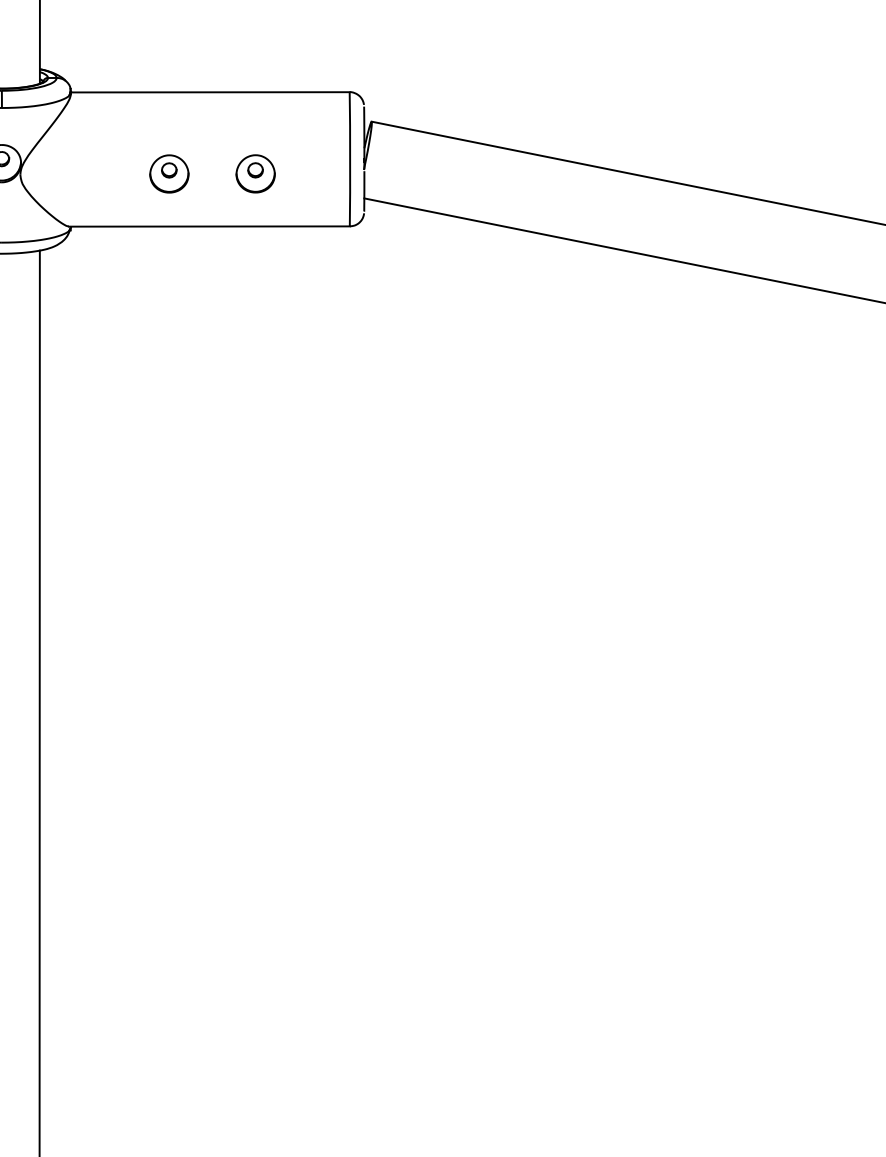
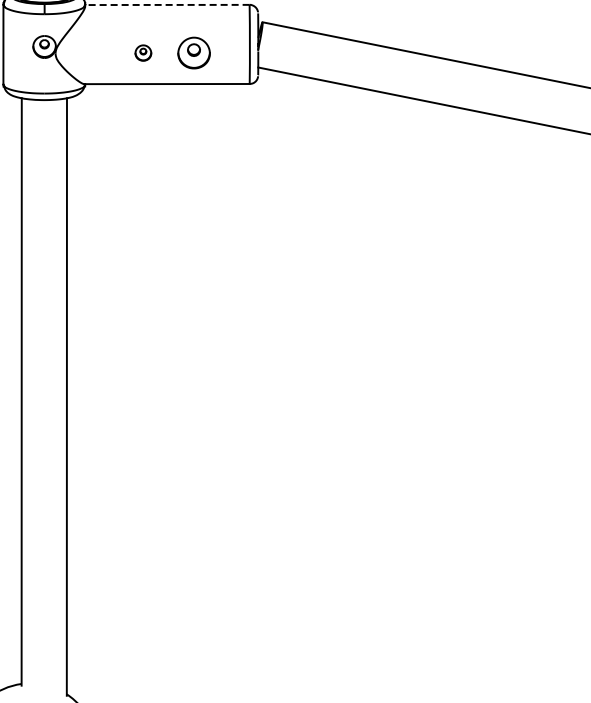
line: (208, 91) -> (166, 4), solid -> dashed
part: (169, 172) -> (143, 52), size x0.7
part: (256, 172) -> (194, 52), size x1.4

